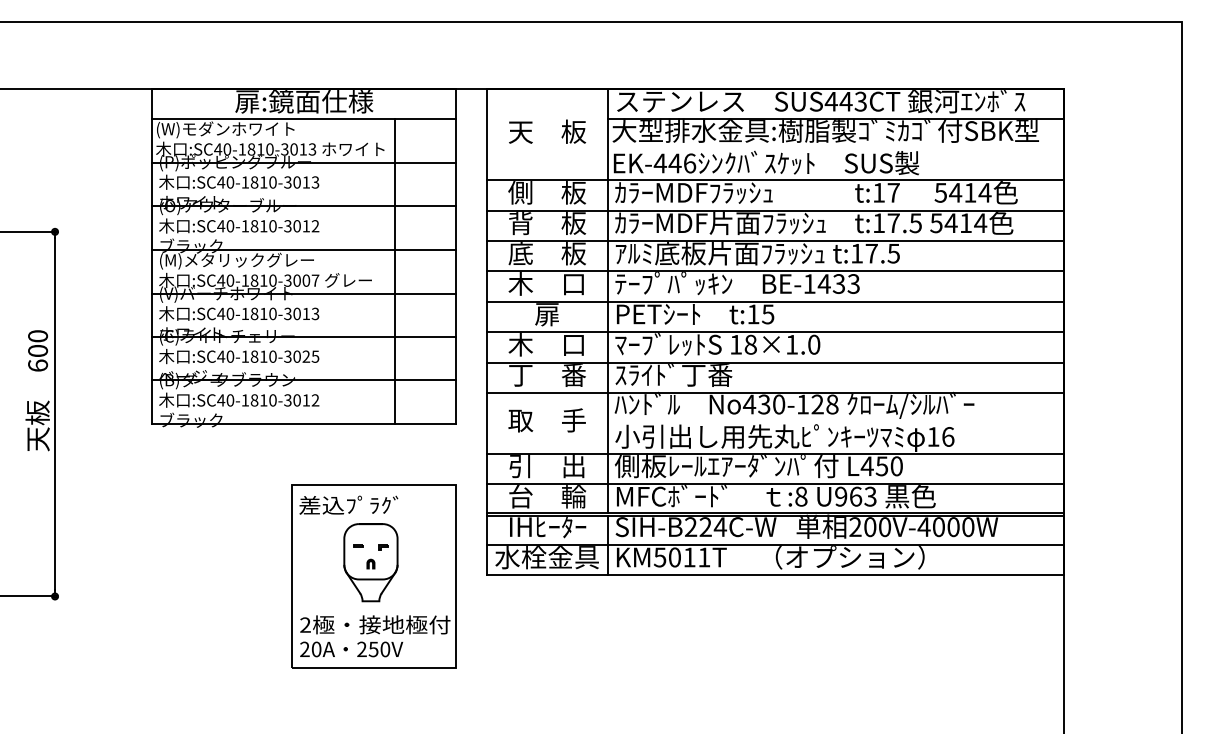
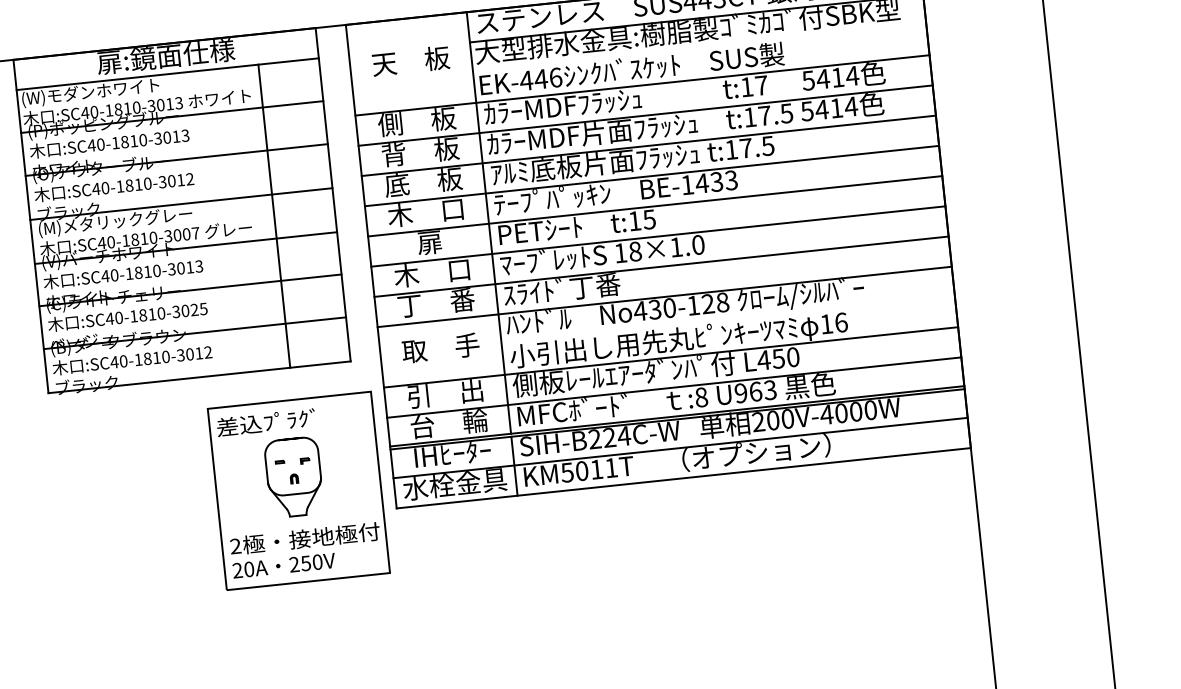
part: (373, 576) -> (298, 490), moved

